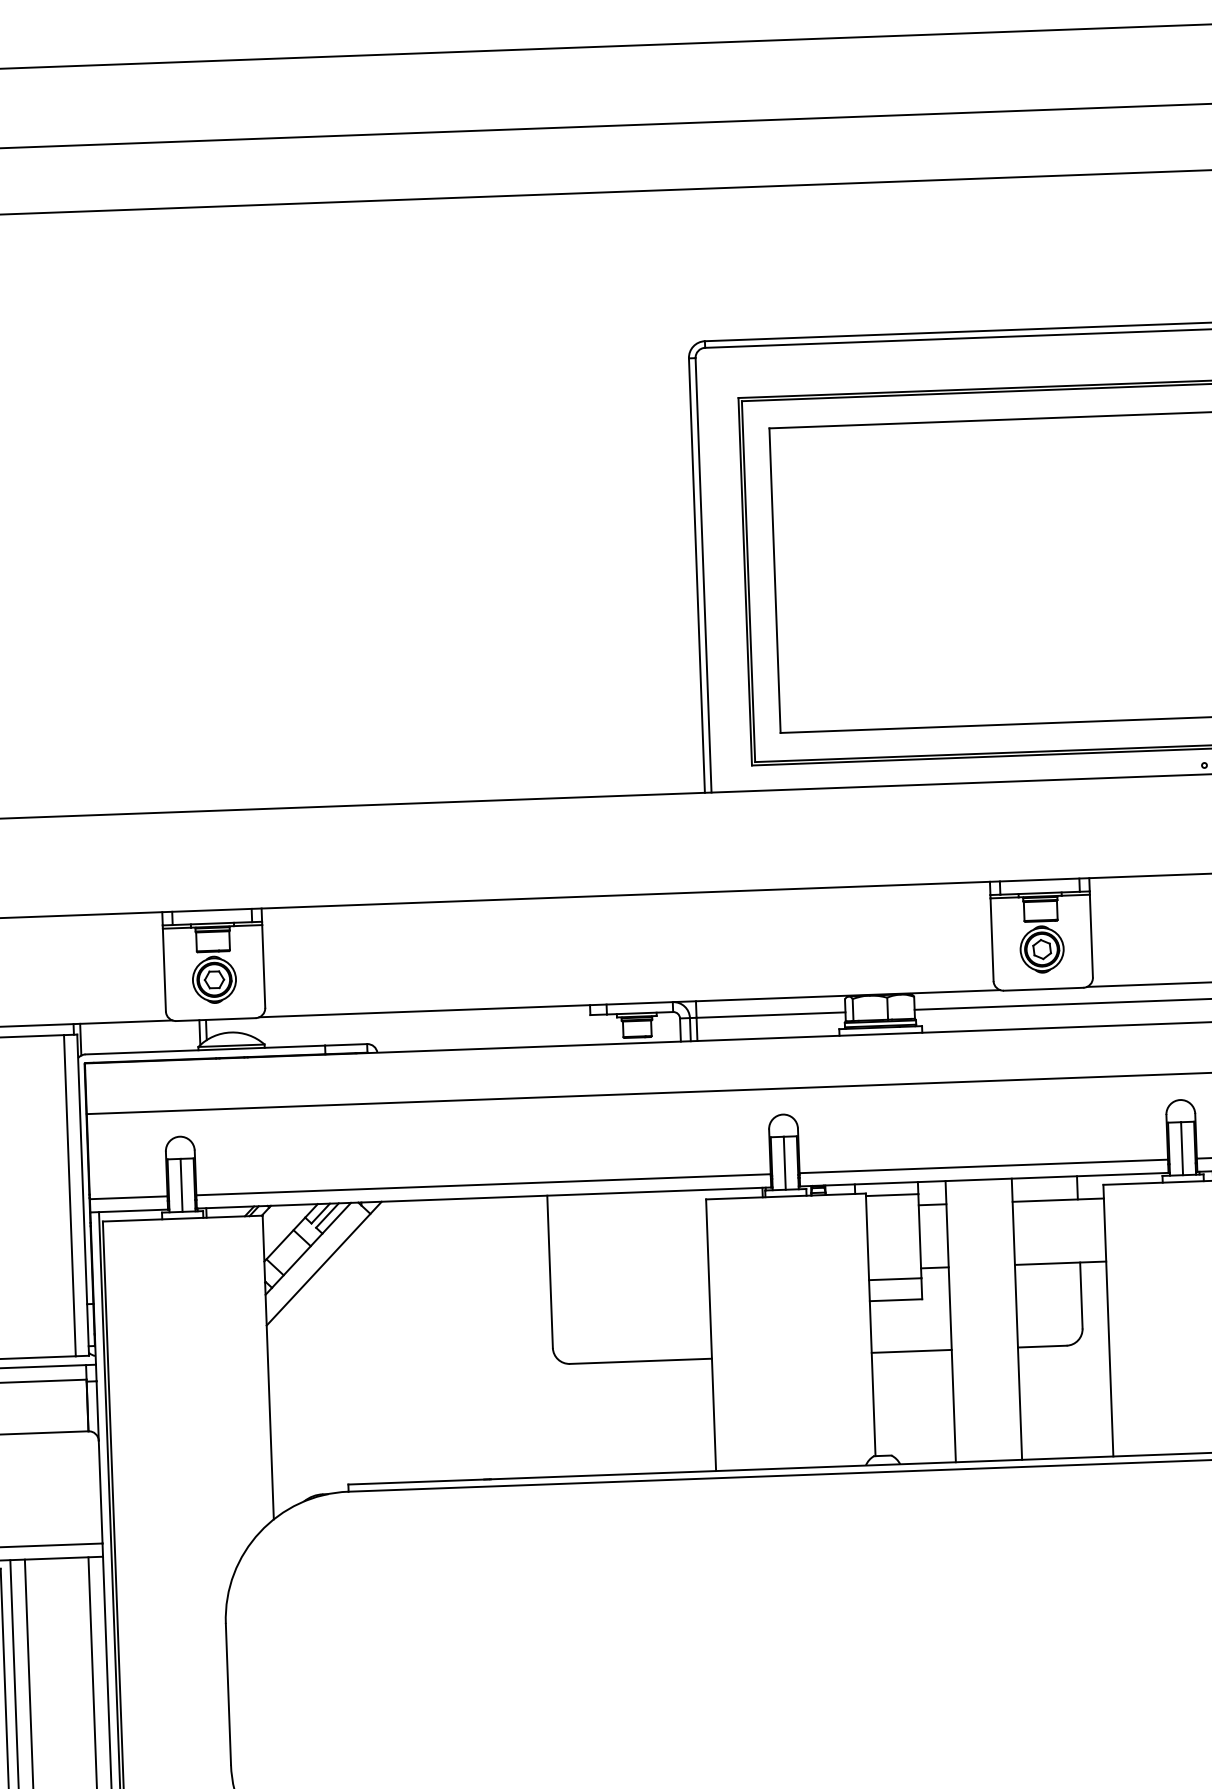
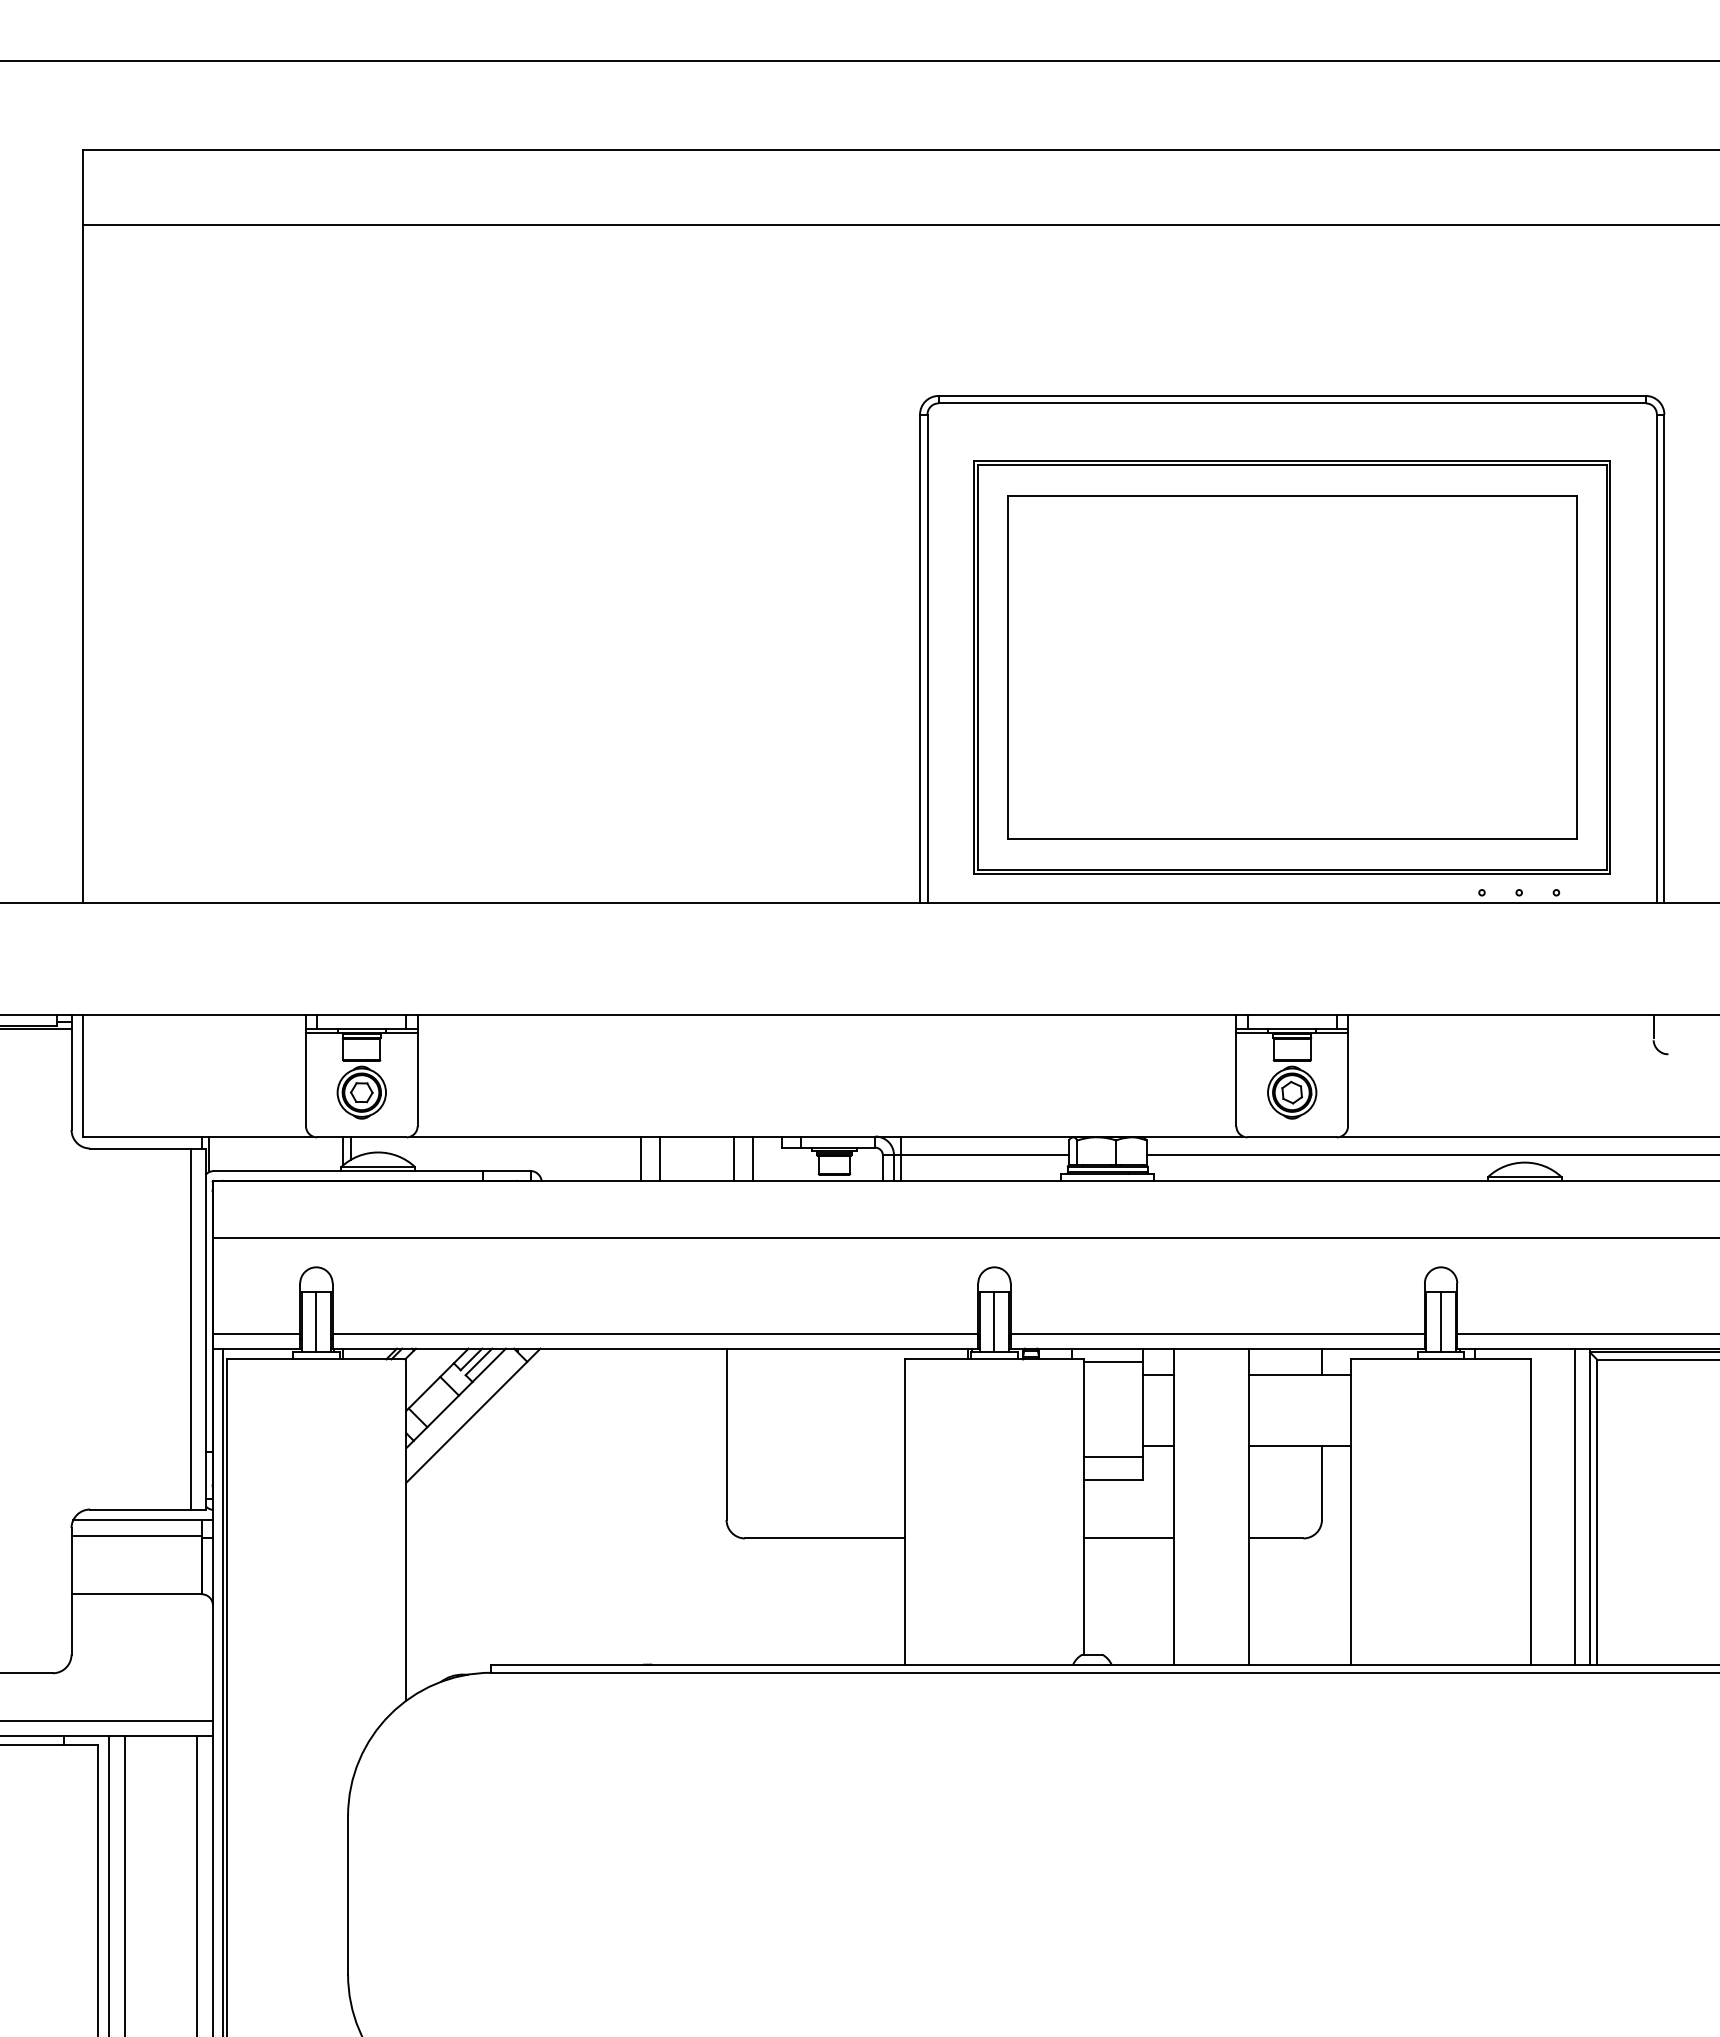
line: (564, 1025) -> (752, 1158), added
line: (547, 1026) -> (733, 1158), added
line: (481, 1028) -> (659, 1158), added
line: (464, 1029) -> (640, 1158), added

